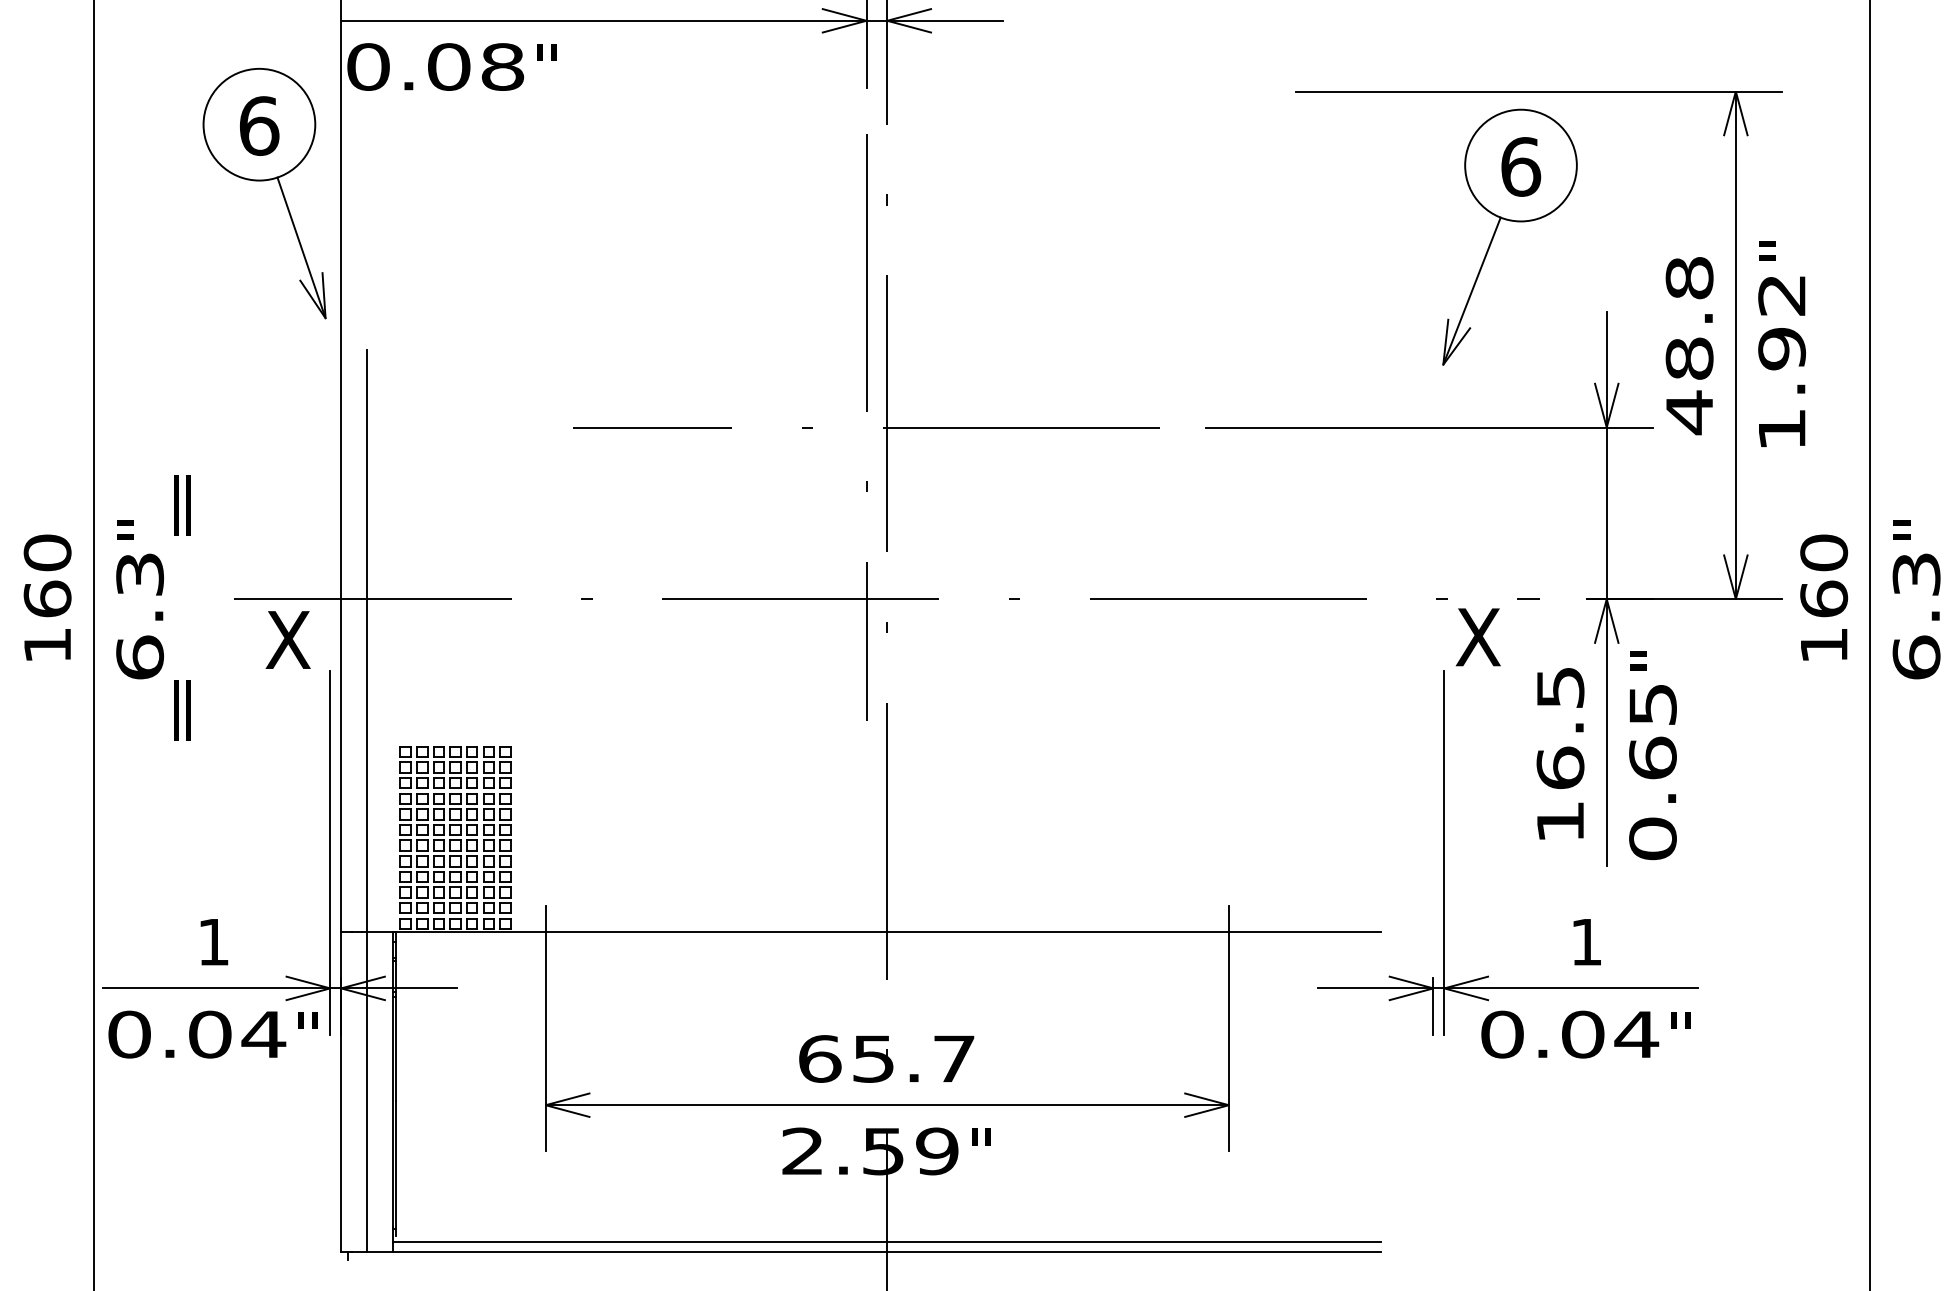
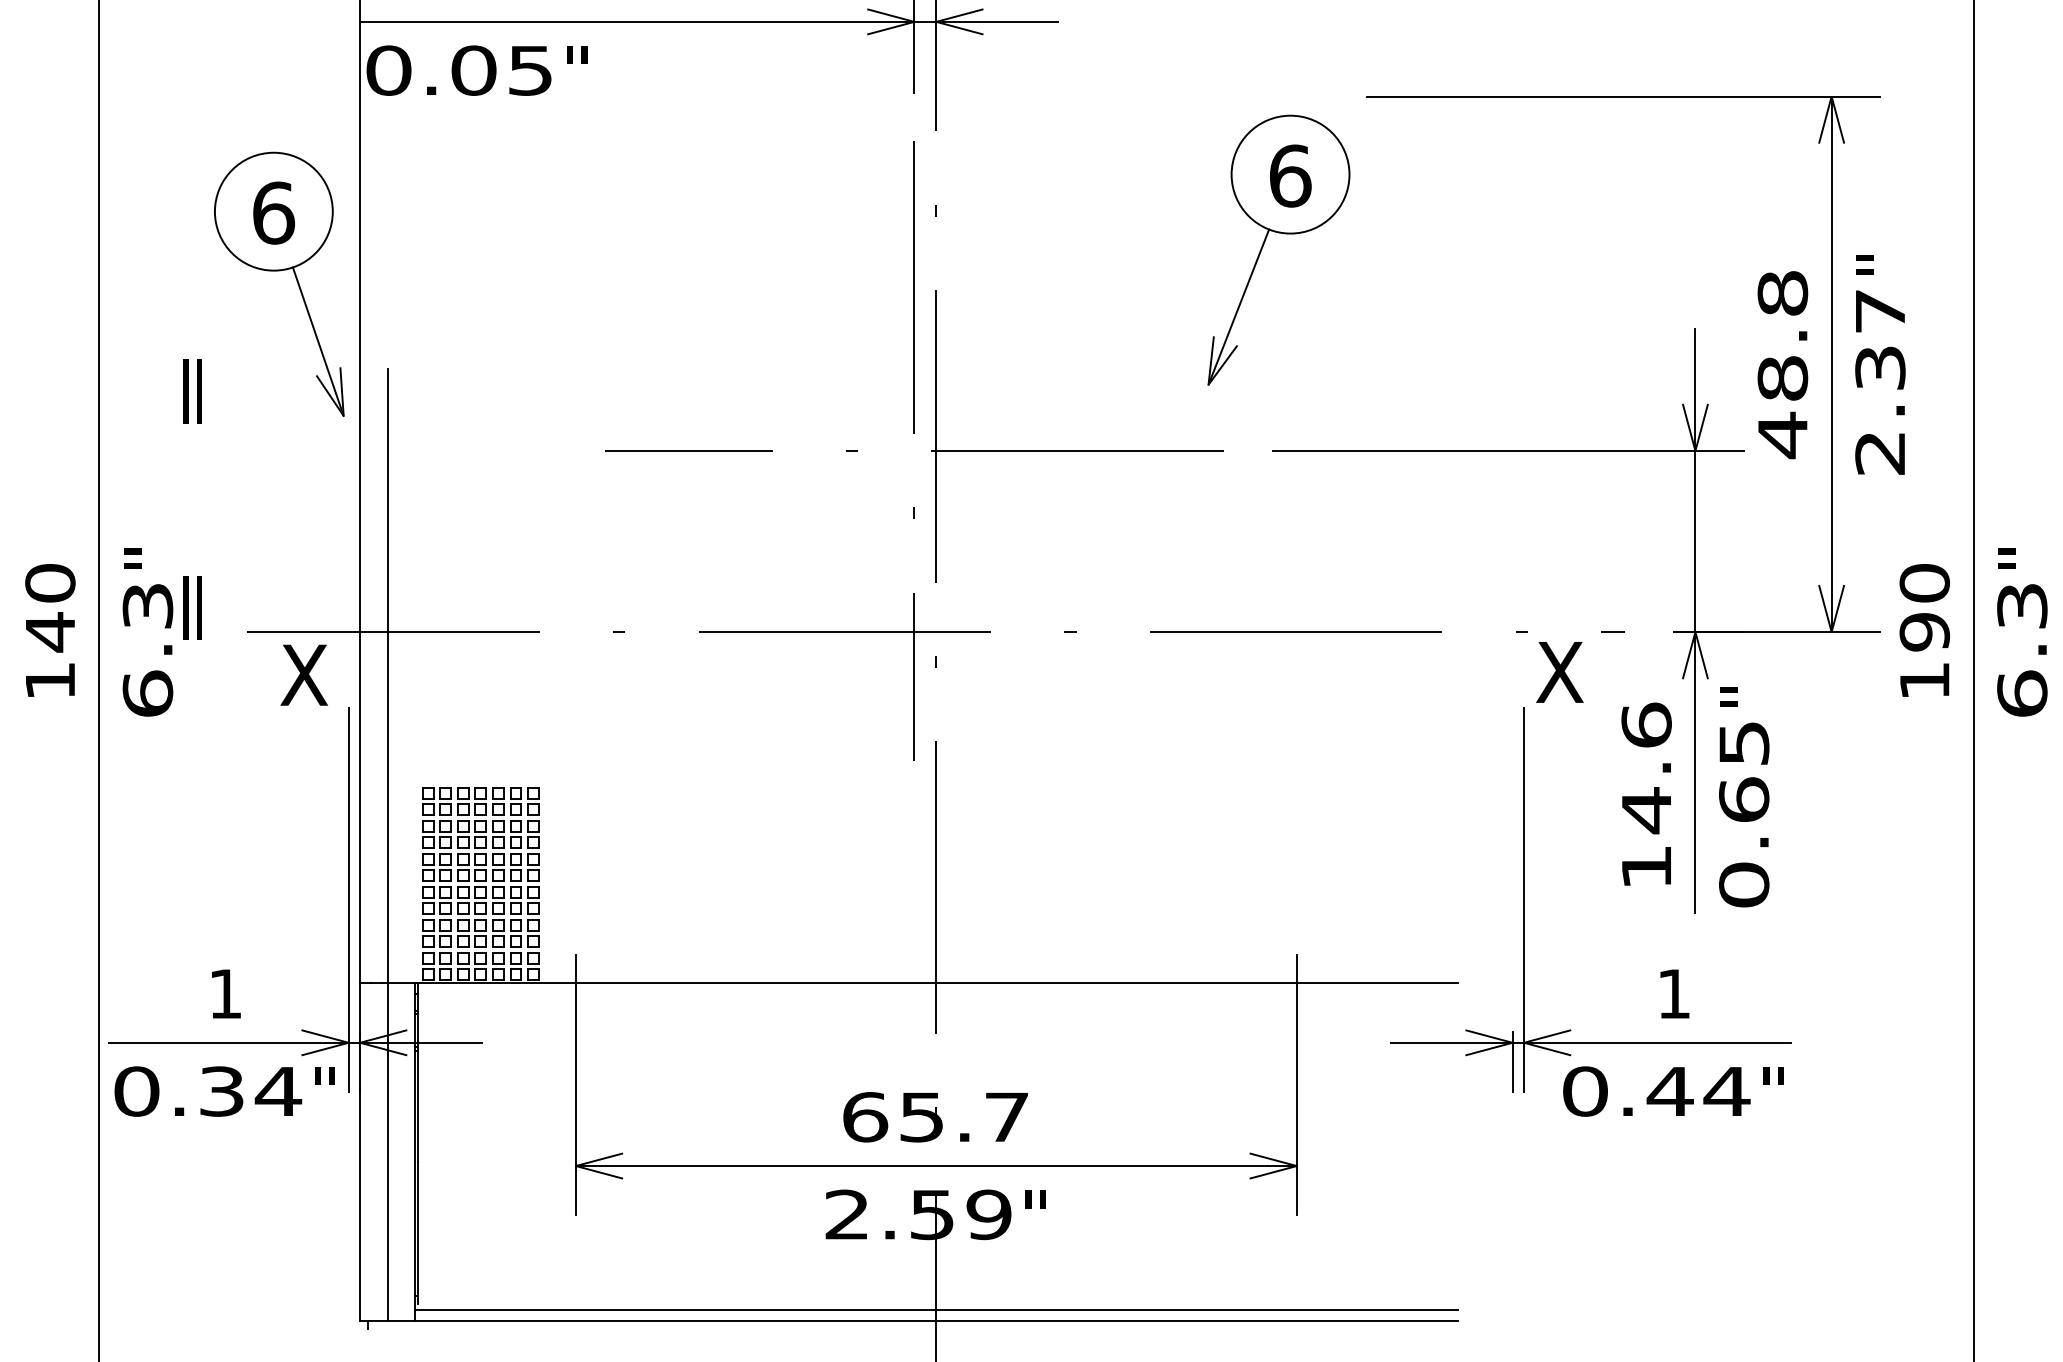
text: (502, 66) -> (530, 70), 0.08 -> 0.05
part: (264, 181) -> (279, 271), moved
part: (1497, 229) -> (1265, 242), moved
text: (1781, 362) -> (1879, 382), 1.92 -> 2.37
text: (1824, 598) -> (1925, 631), 160 -> 190
text: (47, 599) -> (50, 632), 160 -> 140
text: (182, 607) -> (192, 499), moved
text: (1560, 728) -> (1646, 768), 16.5 -> 14.6
text: (210, 1034) -> (222, 1091), 0.04 -> 0.34
text: (1582, 1034) -> (1669, 1091), 0.04 -> 0.44

